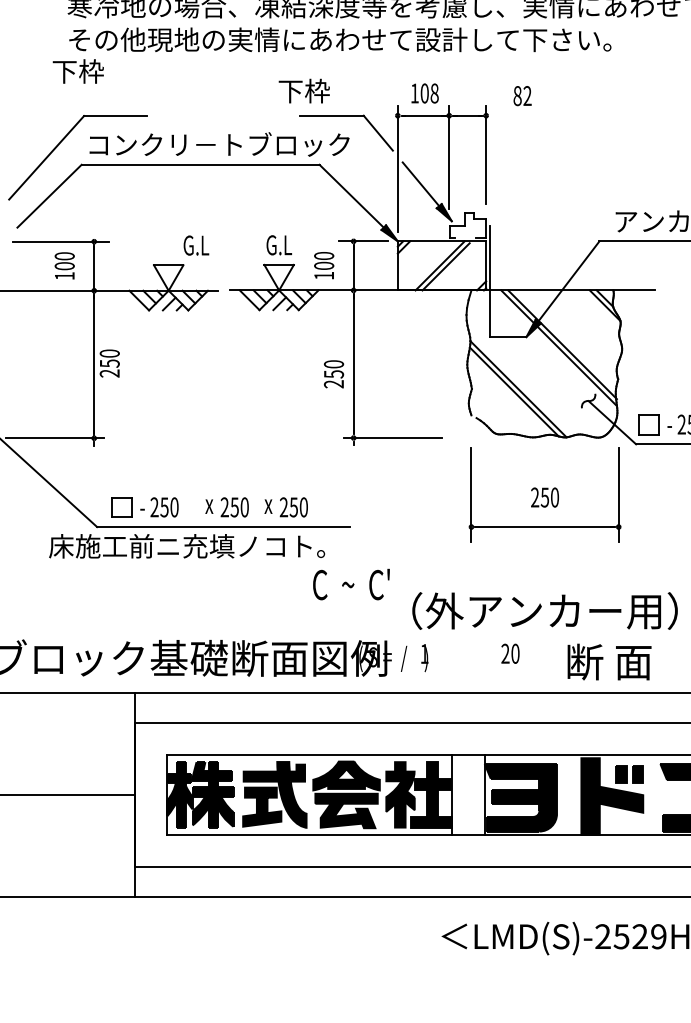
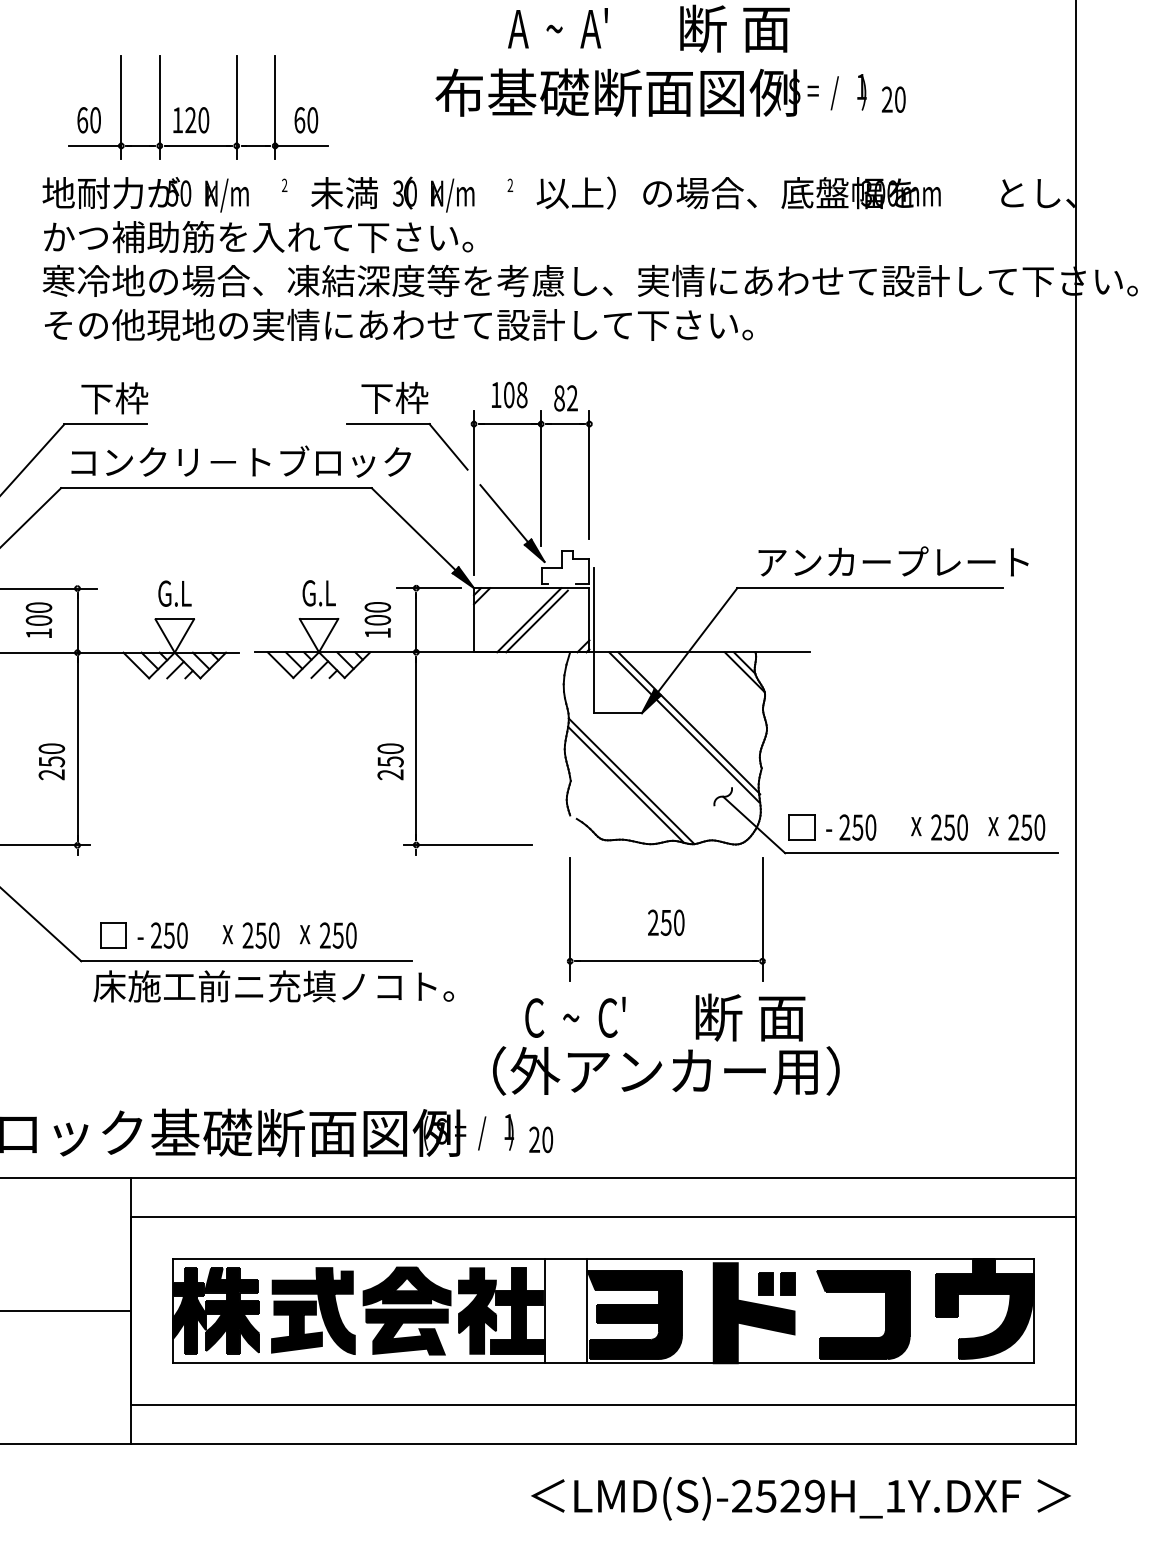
text: (78, 71) -> (114, 398), moved
text: (304, 90) -> (394, 397), moved
text: (522, 96) -> (565, 398), moved
text: (196, 245) -> (174, 593), moved
text: (109, 363) -> (51, 761), moved
text: (186, 546) -> (273, 986), moved
text: (351, 583) -> (575, 1016), moved
text: (510, 653) -> (541, 1139), moved
text: (609, 661) -> (750, 1017), moved

